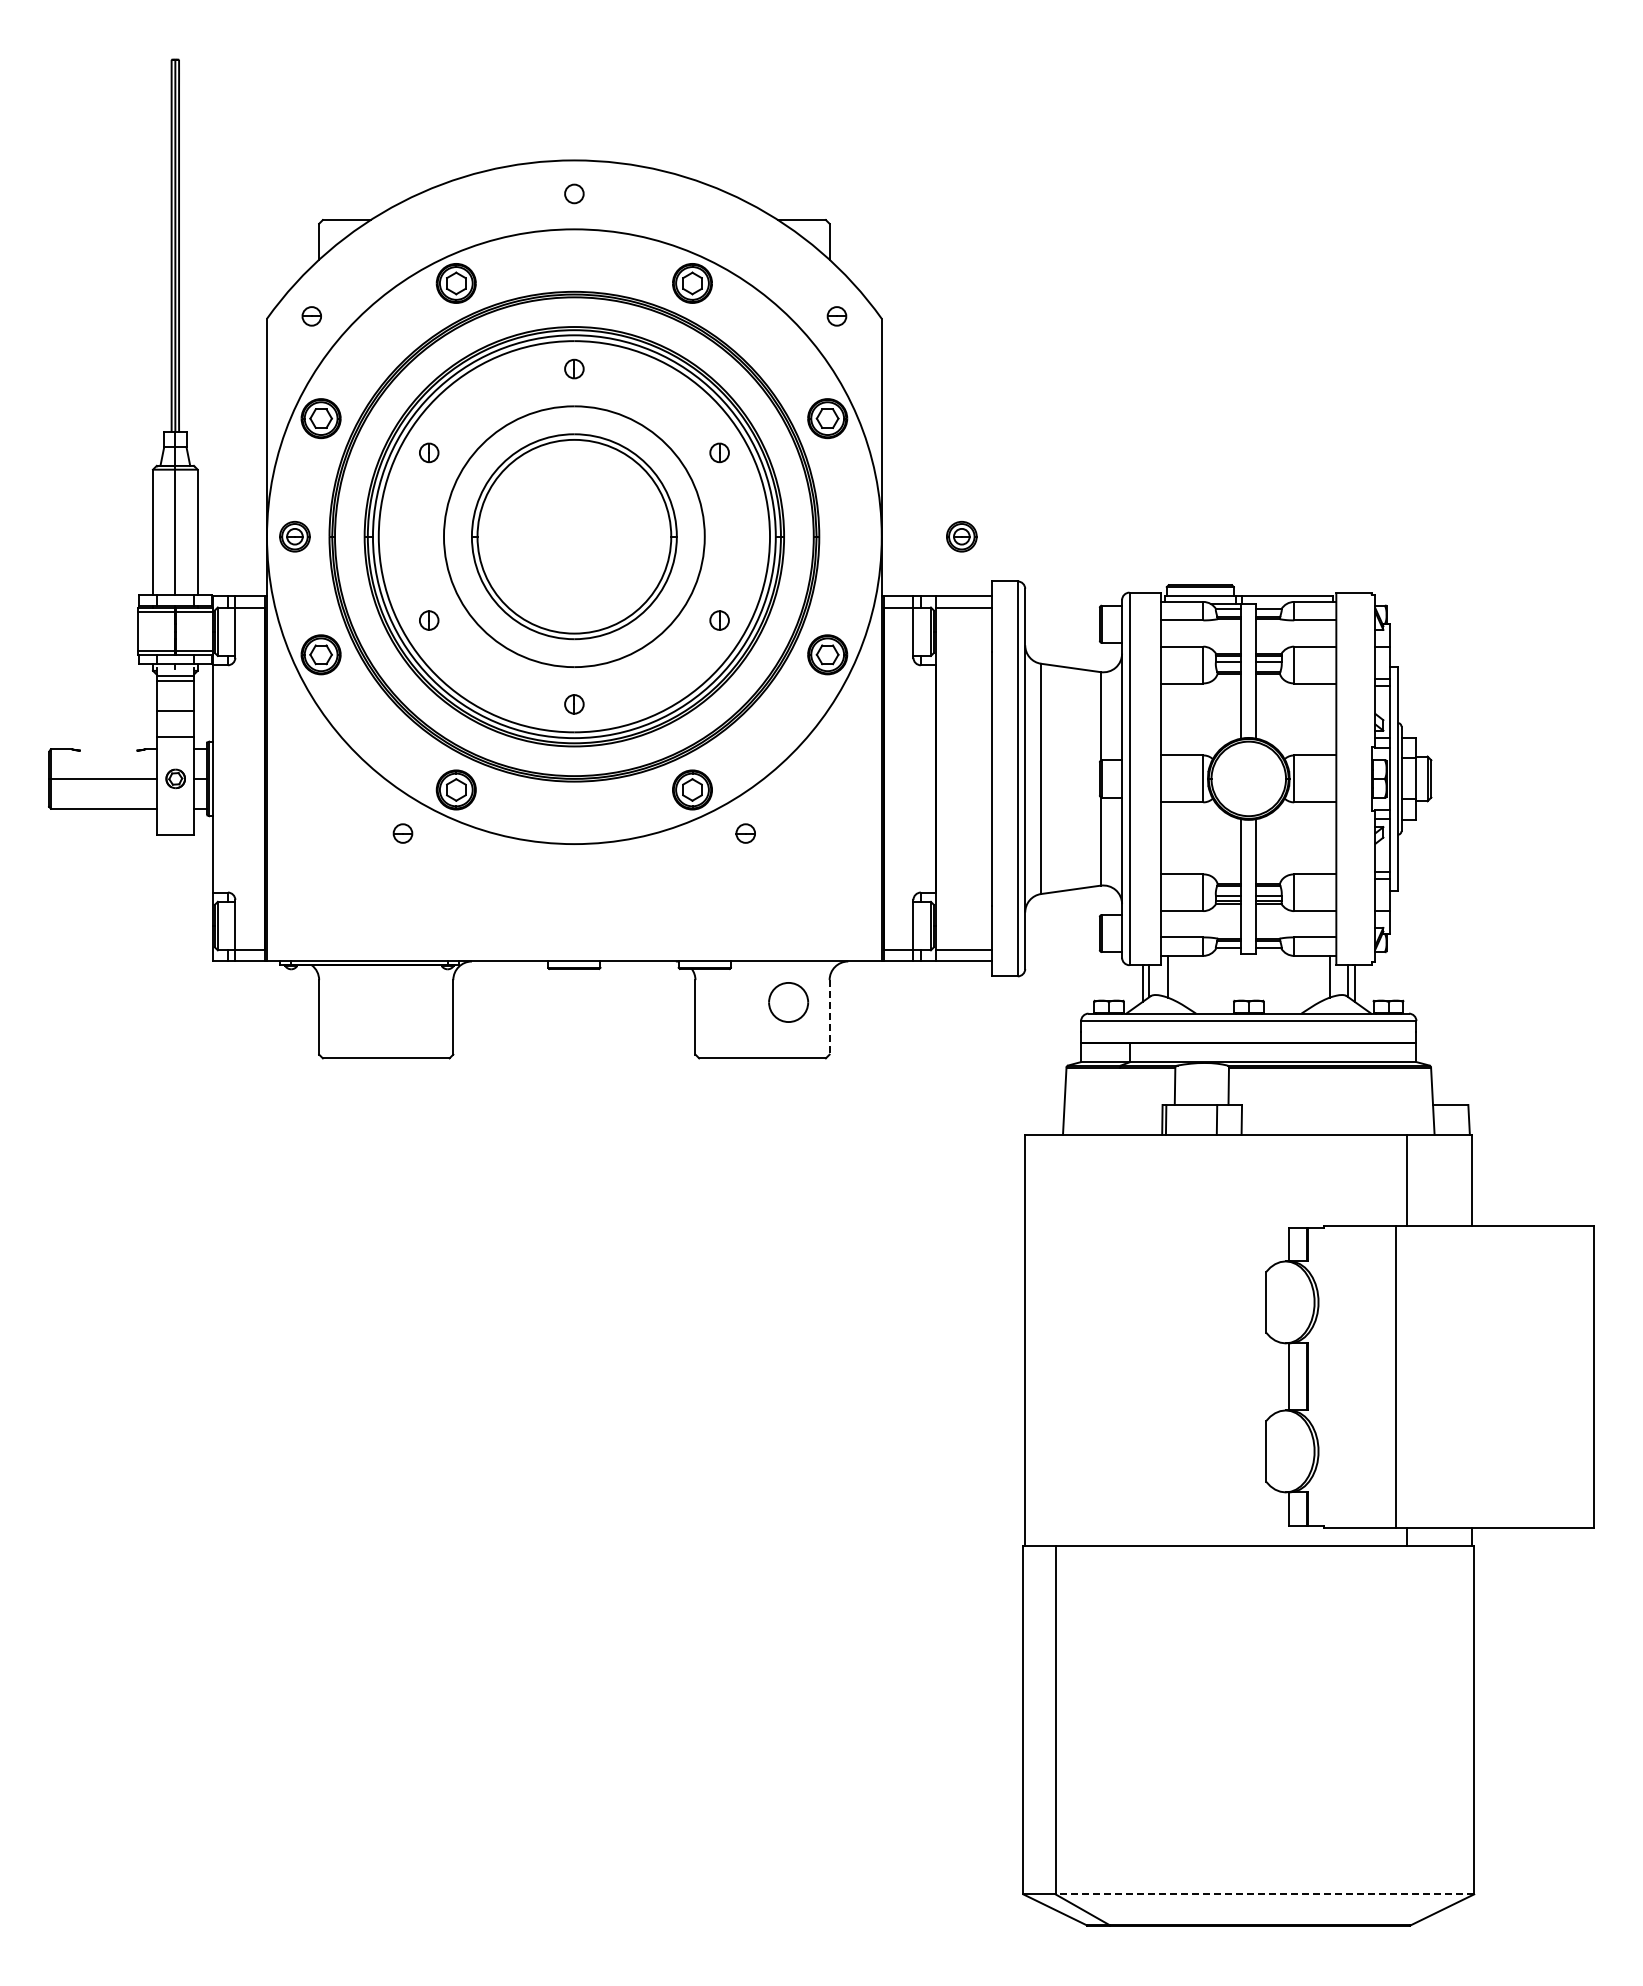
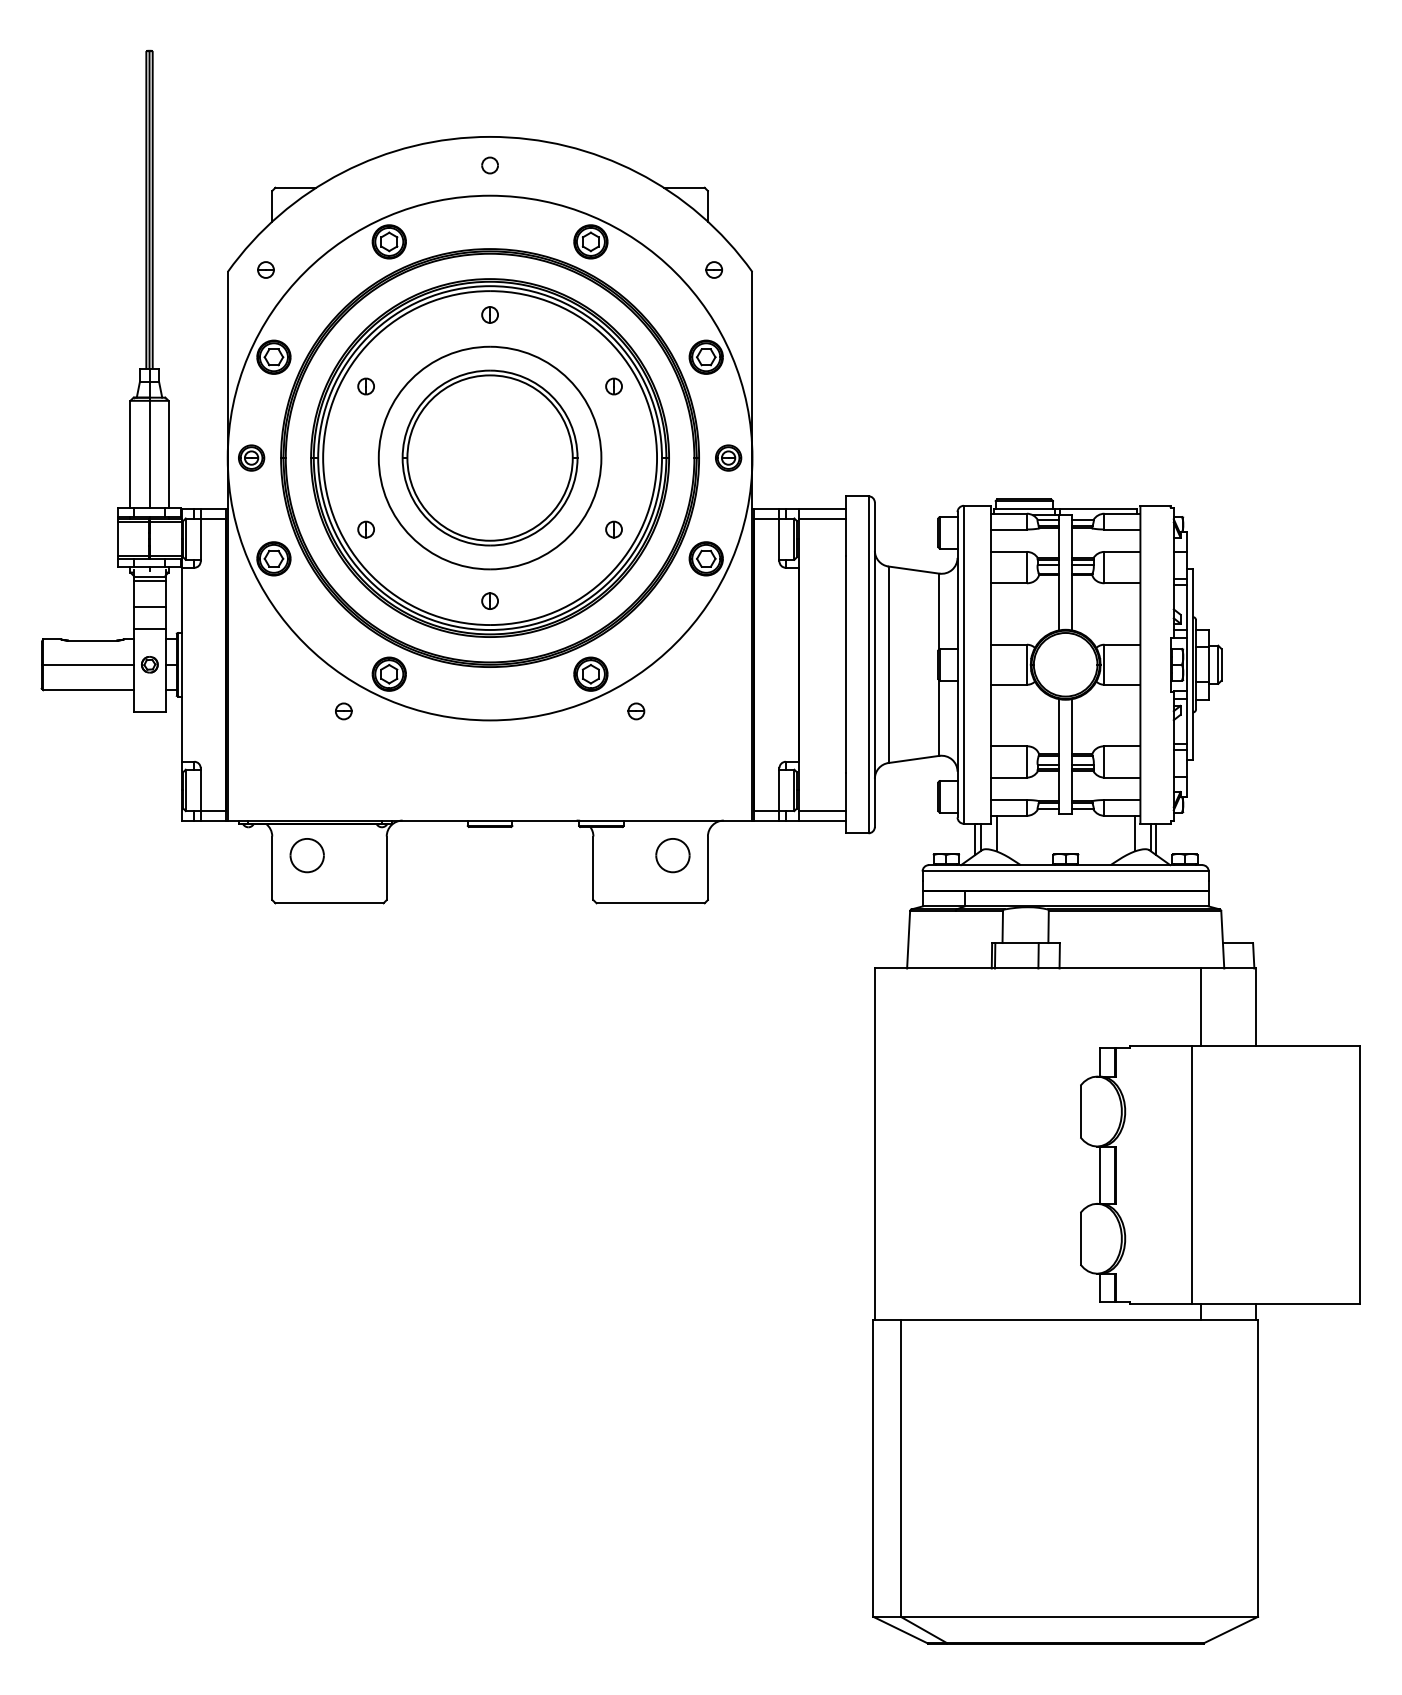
part: (961, 536) -> (728, 457), moved
line: (108, 750) -> (92, 640), added
part: (359, 1002) -> (306, 855), added
line: (829, 1017) -> (707, 868), dashed -> solid
line: (1264, 1894) -> (1079, 1616), dashed -> solid

